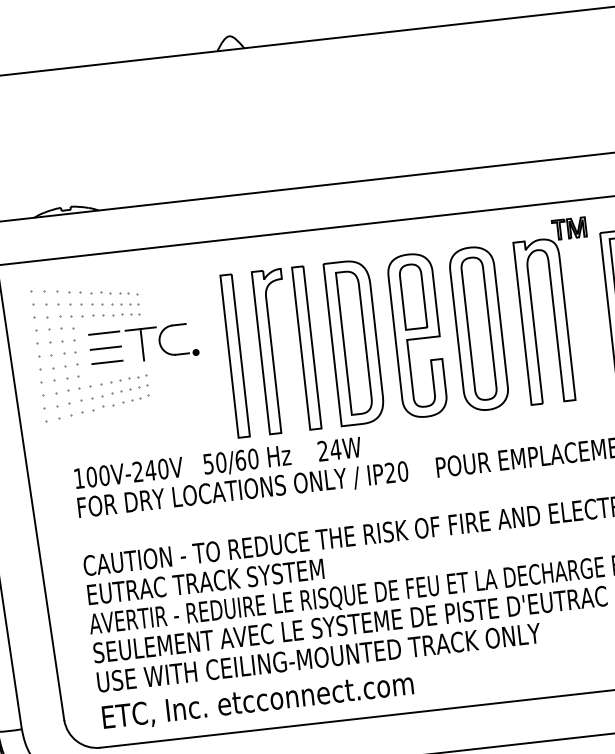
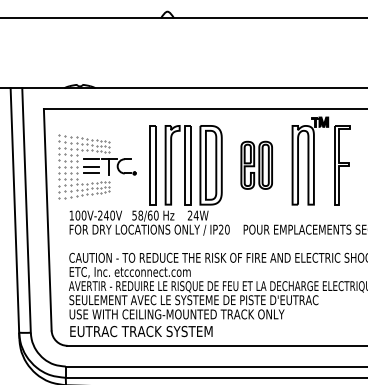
part: (448, 332) -> (256, 165), size x0.6
part: (118, 346) -> (97, 166), moved
text: (220, 462) -> (140, 215), 50/60 -> 58/60
text: (217, 581) -> (132, 272), EUTRAC TRACK SYSTEM -> ETC, Inc. etcconnect.com
text: (264, 699) -> (148, 331), ETC, Inc. etcconnect.com -> EUTRAC TRACK SYSTEM

